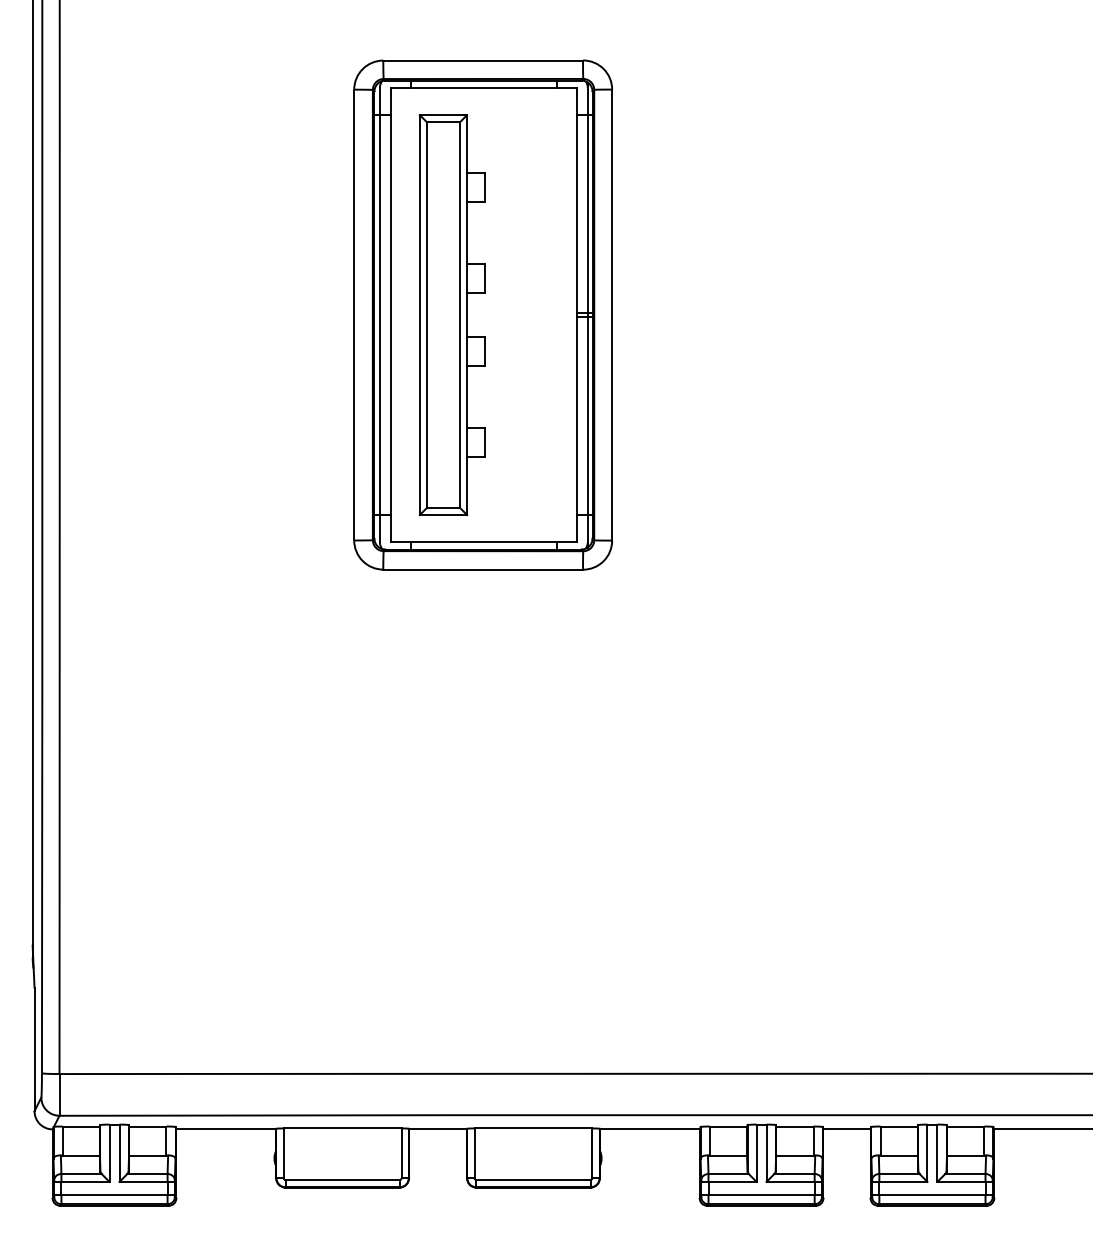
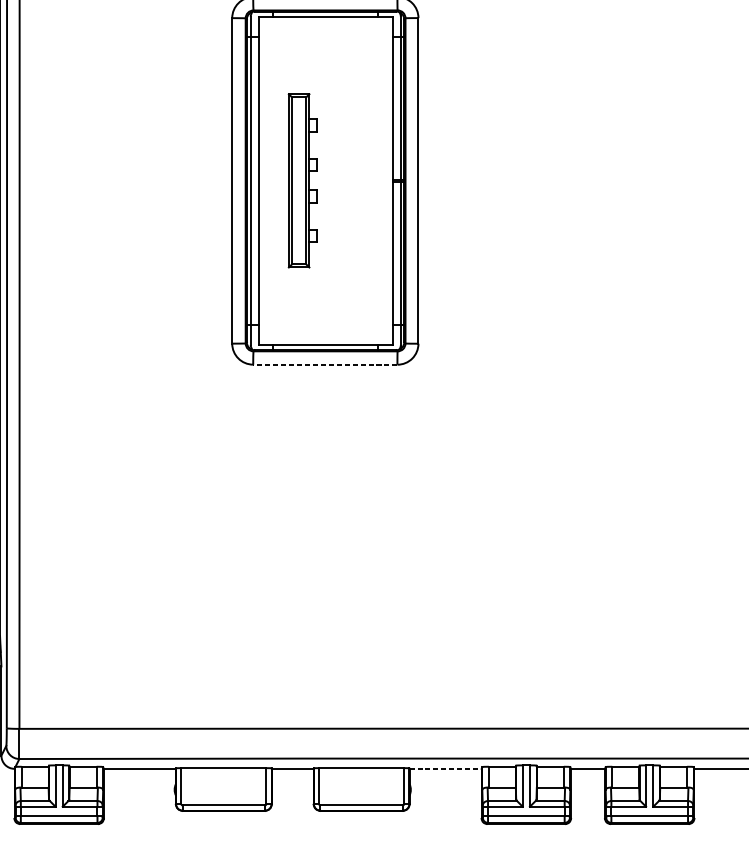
part: (451, 314) -> (302, 180), size x0.6
line: (483, 569) -> (325, 364), solid -> dashed
line: (649, 1129) -> (445, 768), solid -> dashed

